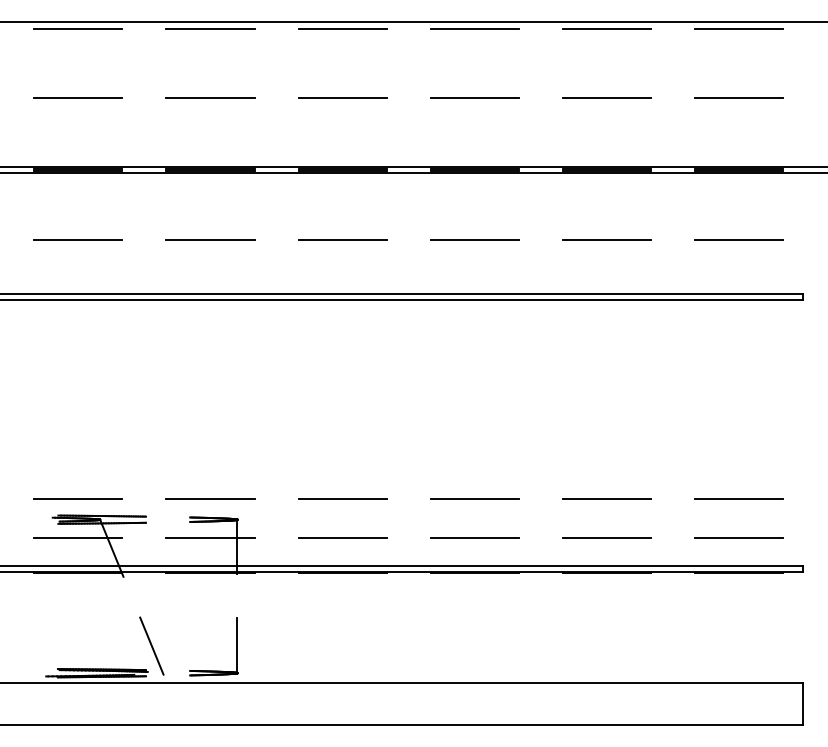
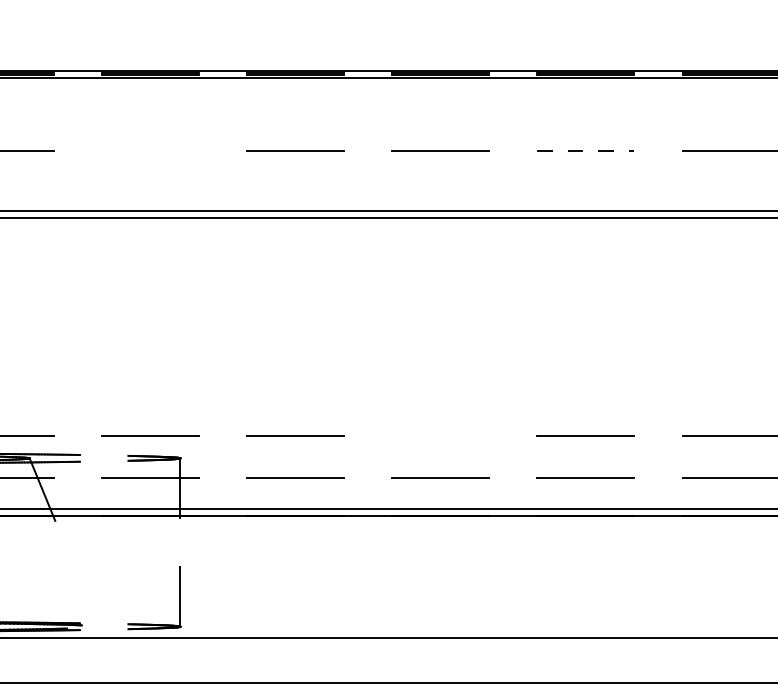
line: (210, 239) -> (150, 150), removed
line: (607, 239) -> (586, 150), solid -> dashed
line: (474, 499) -> (440, 436), removed
line: (151, 645) -> (86, 596), removed

